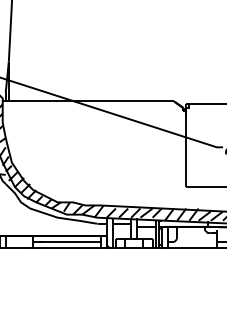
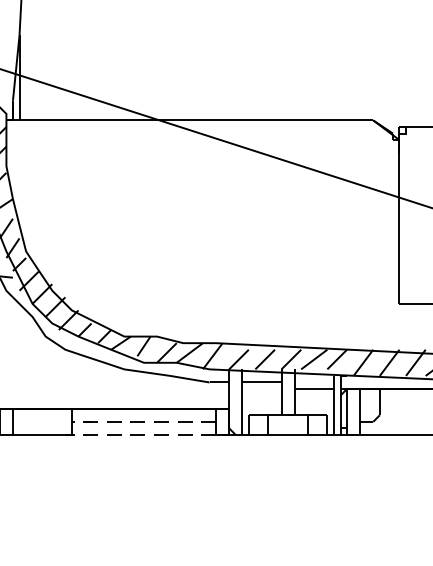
line: (66, 242) -> (142, 422), solid -> dashed
line: (64, 248) -> (138, 435), solid -> dashed

